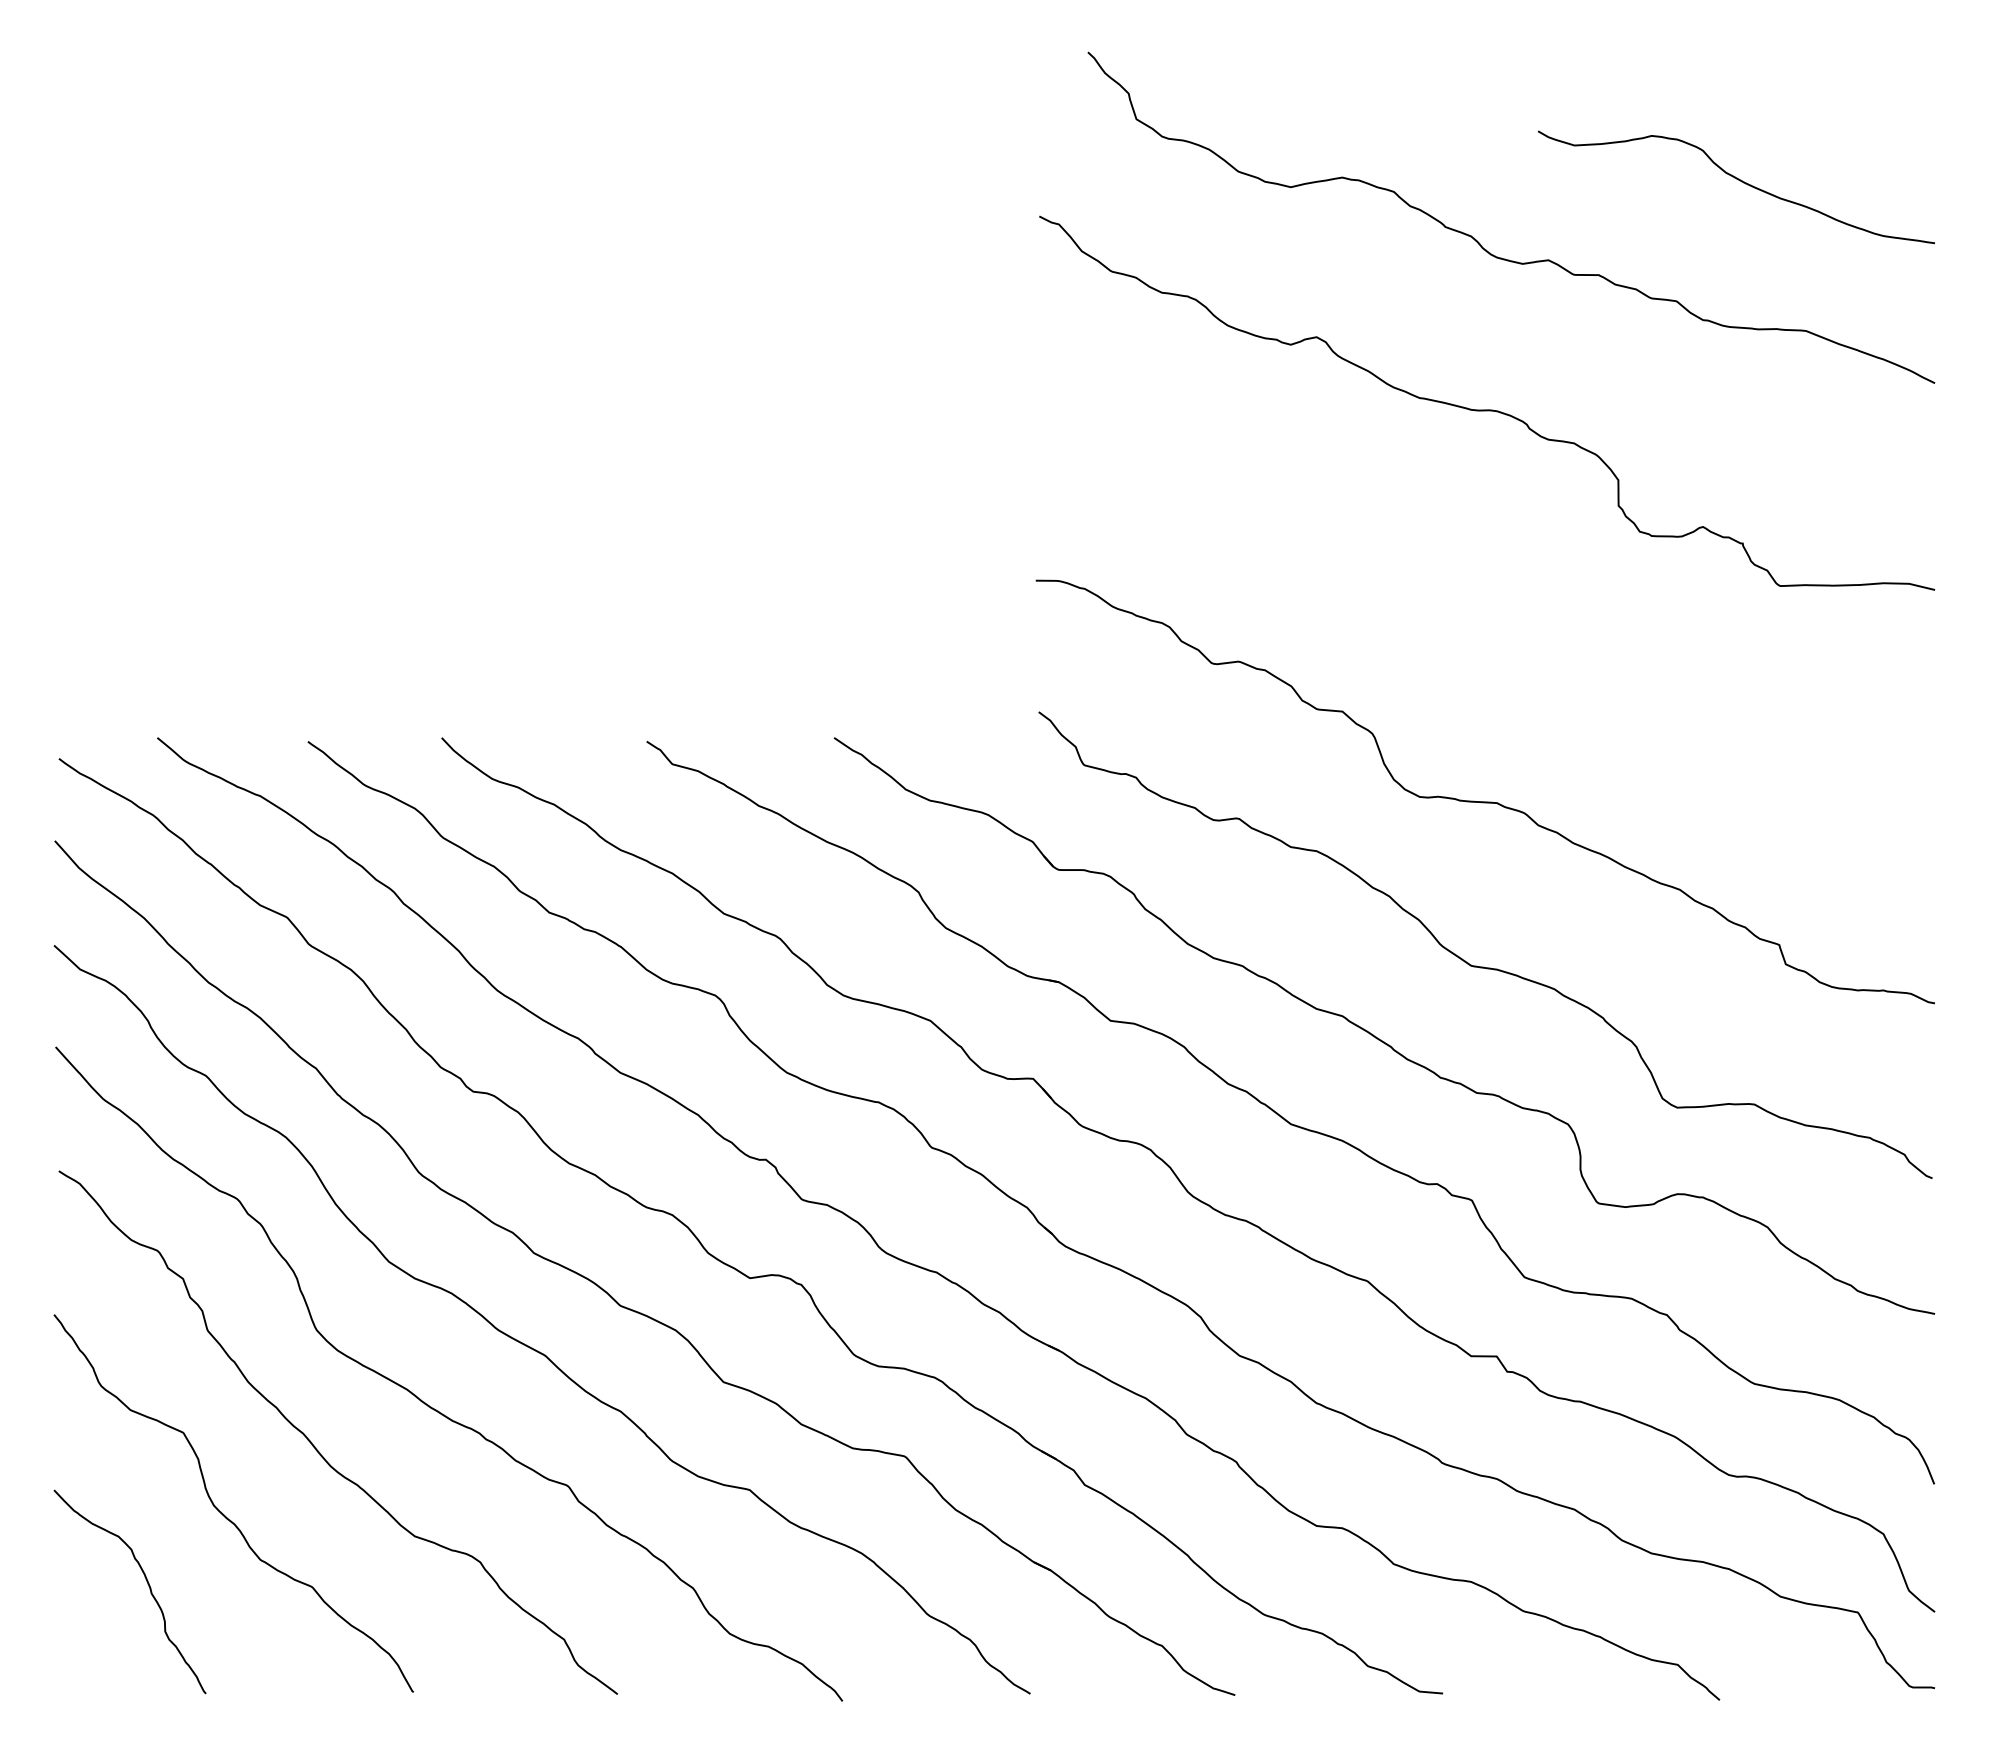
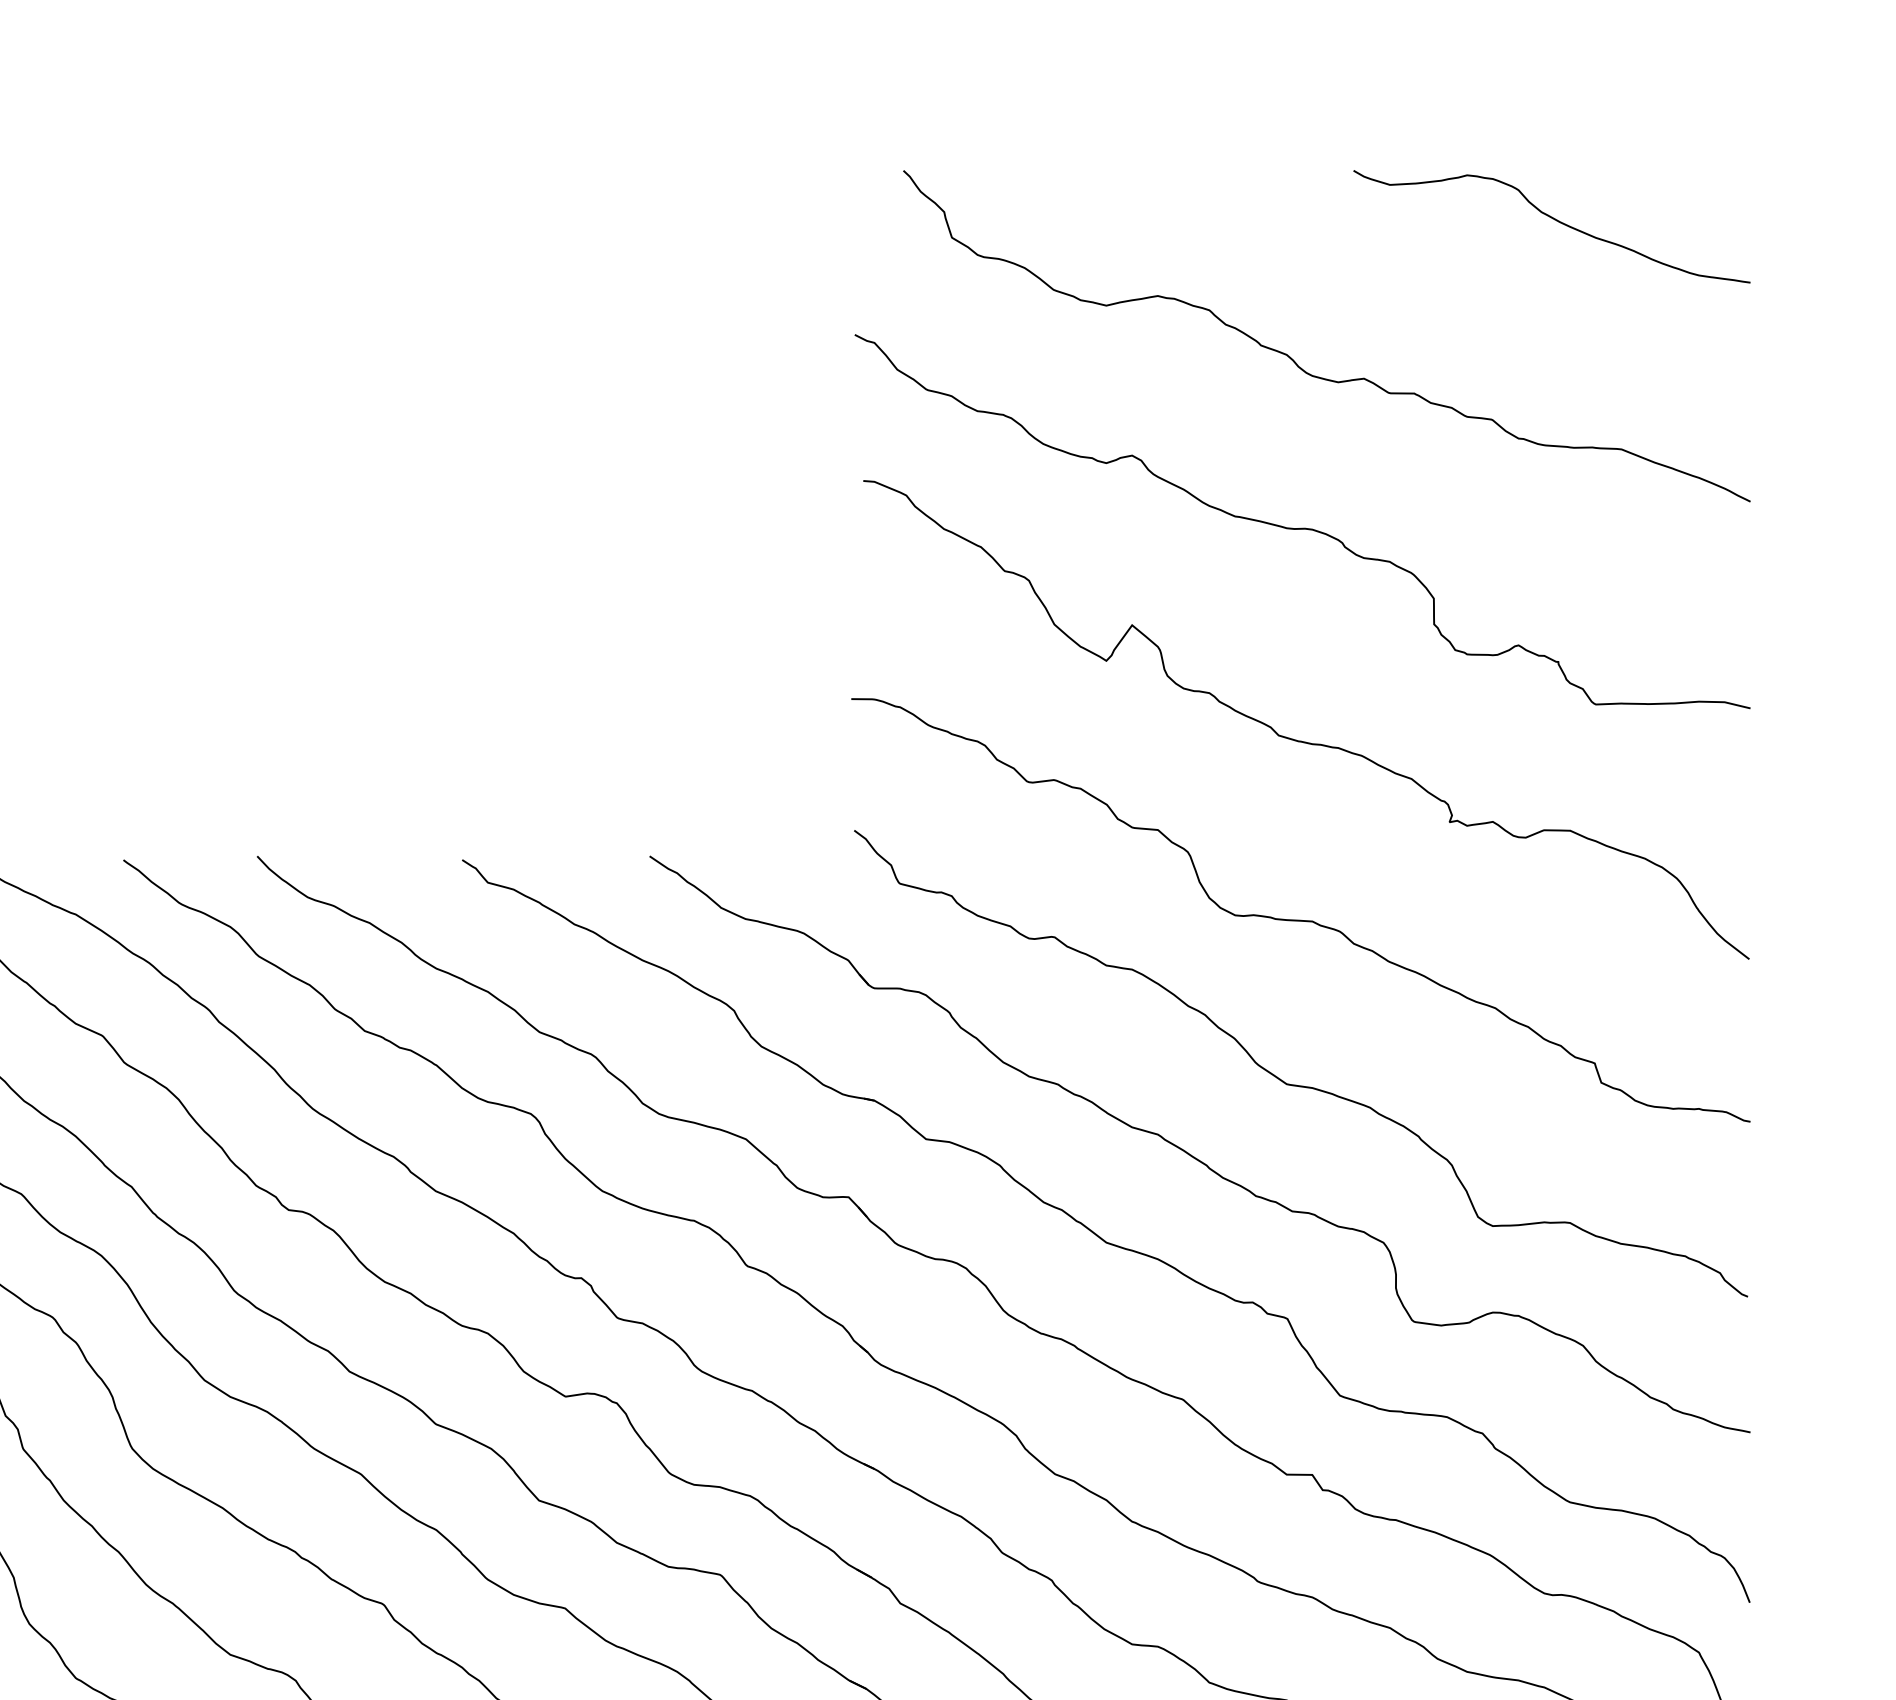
curve: (1741, 182) -> (1557, 221), moved
curve: (1487, 622) -> (1303, 740), added

